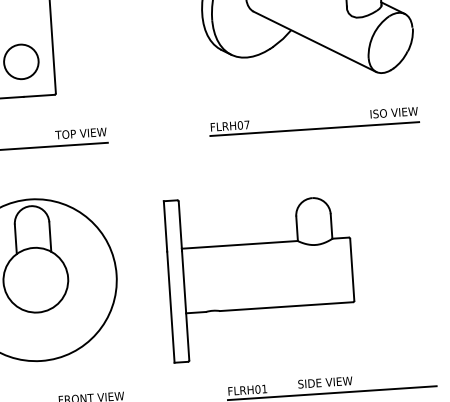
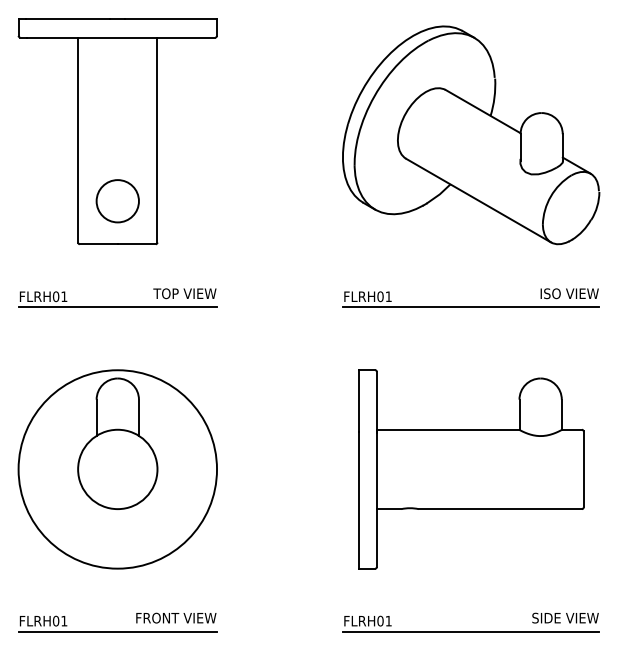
text: (246, 124) -> (388, 296), FLRH07 -> FLRH01
part: (260, 275) -> (471, 469), moved
text: (325, 382) -> (565, 617), moved

